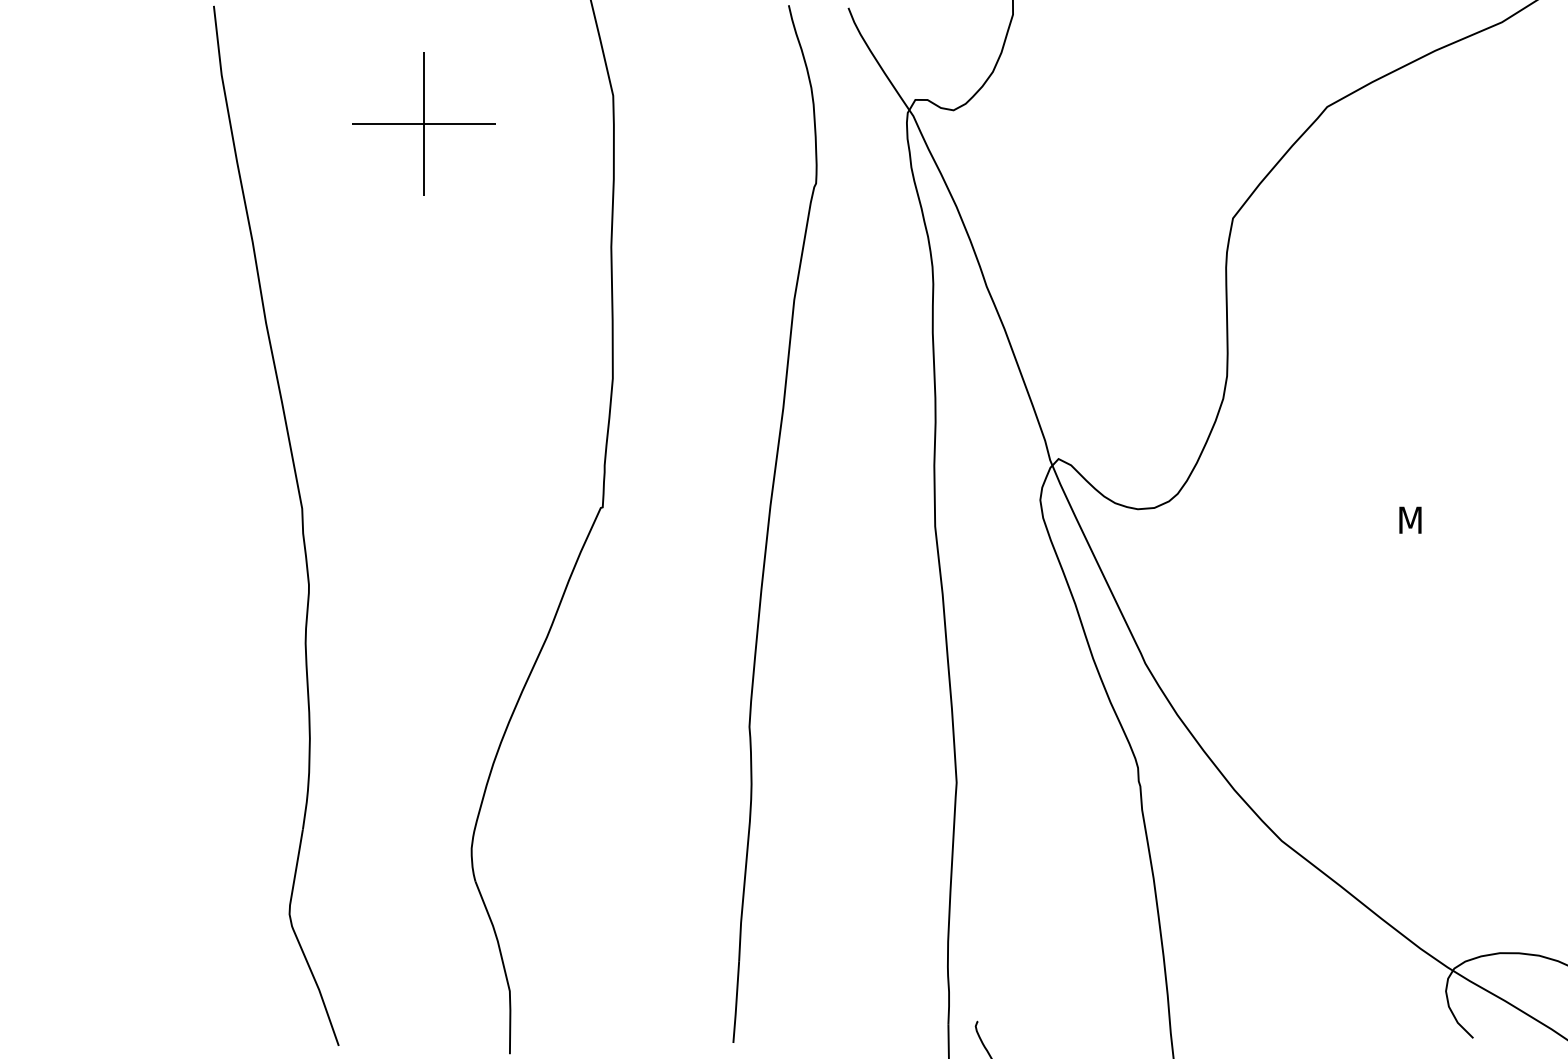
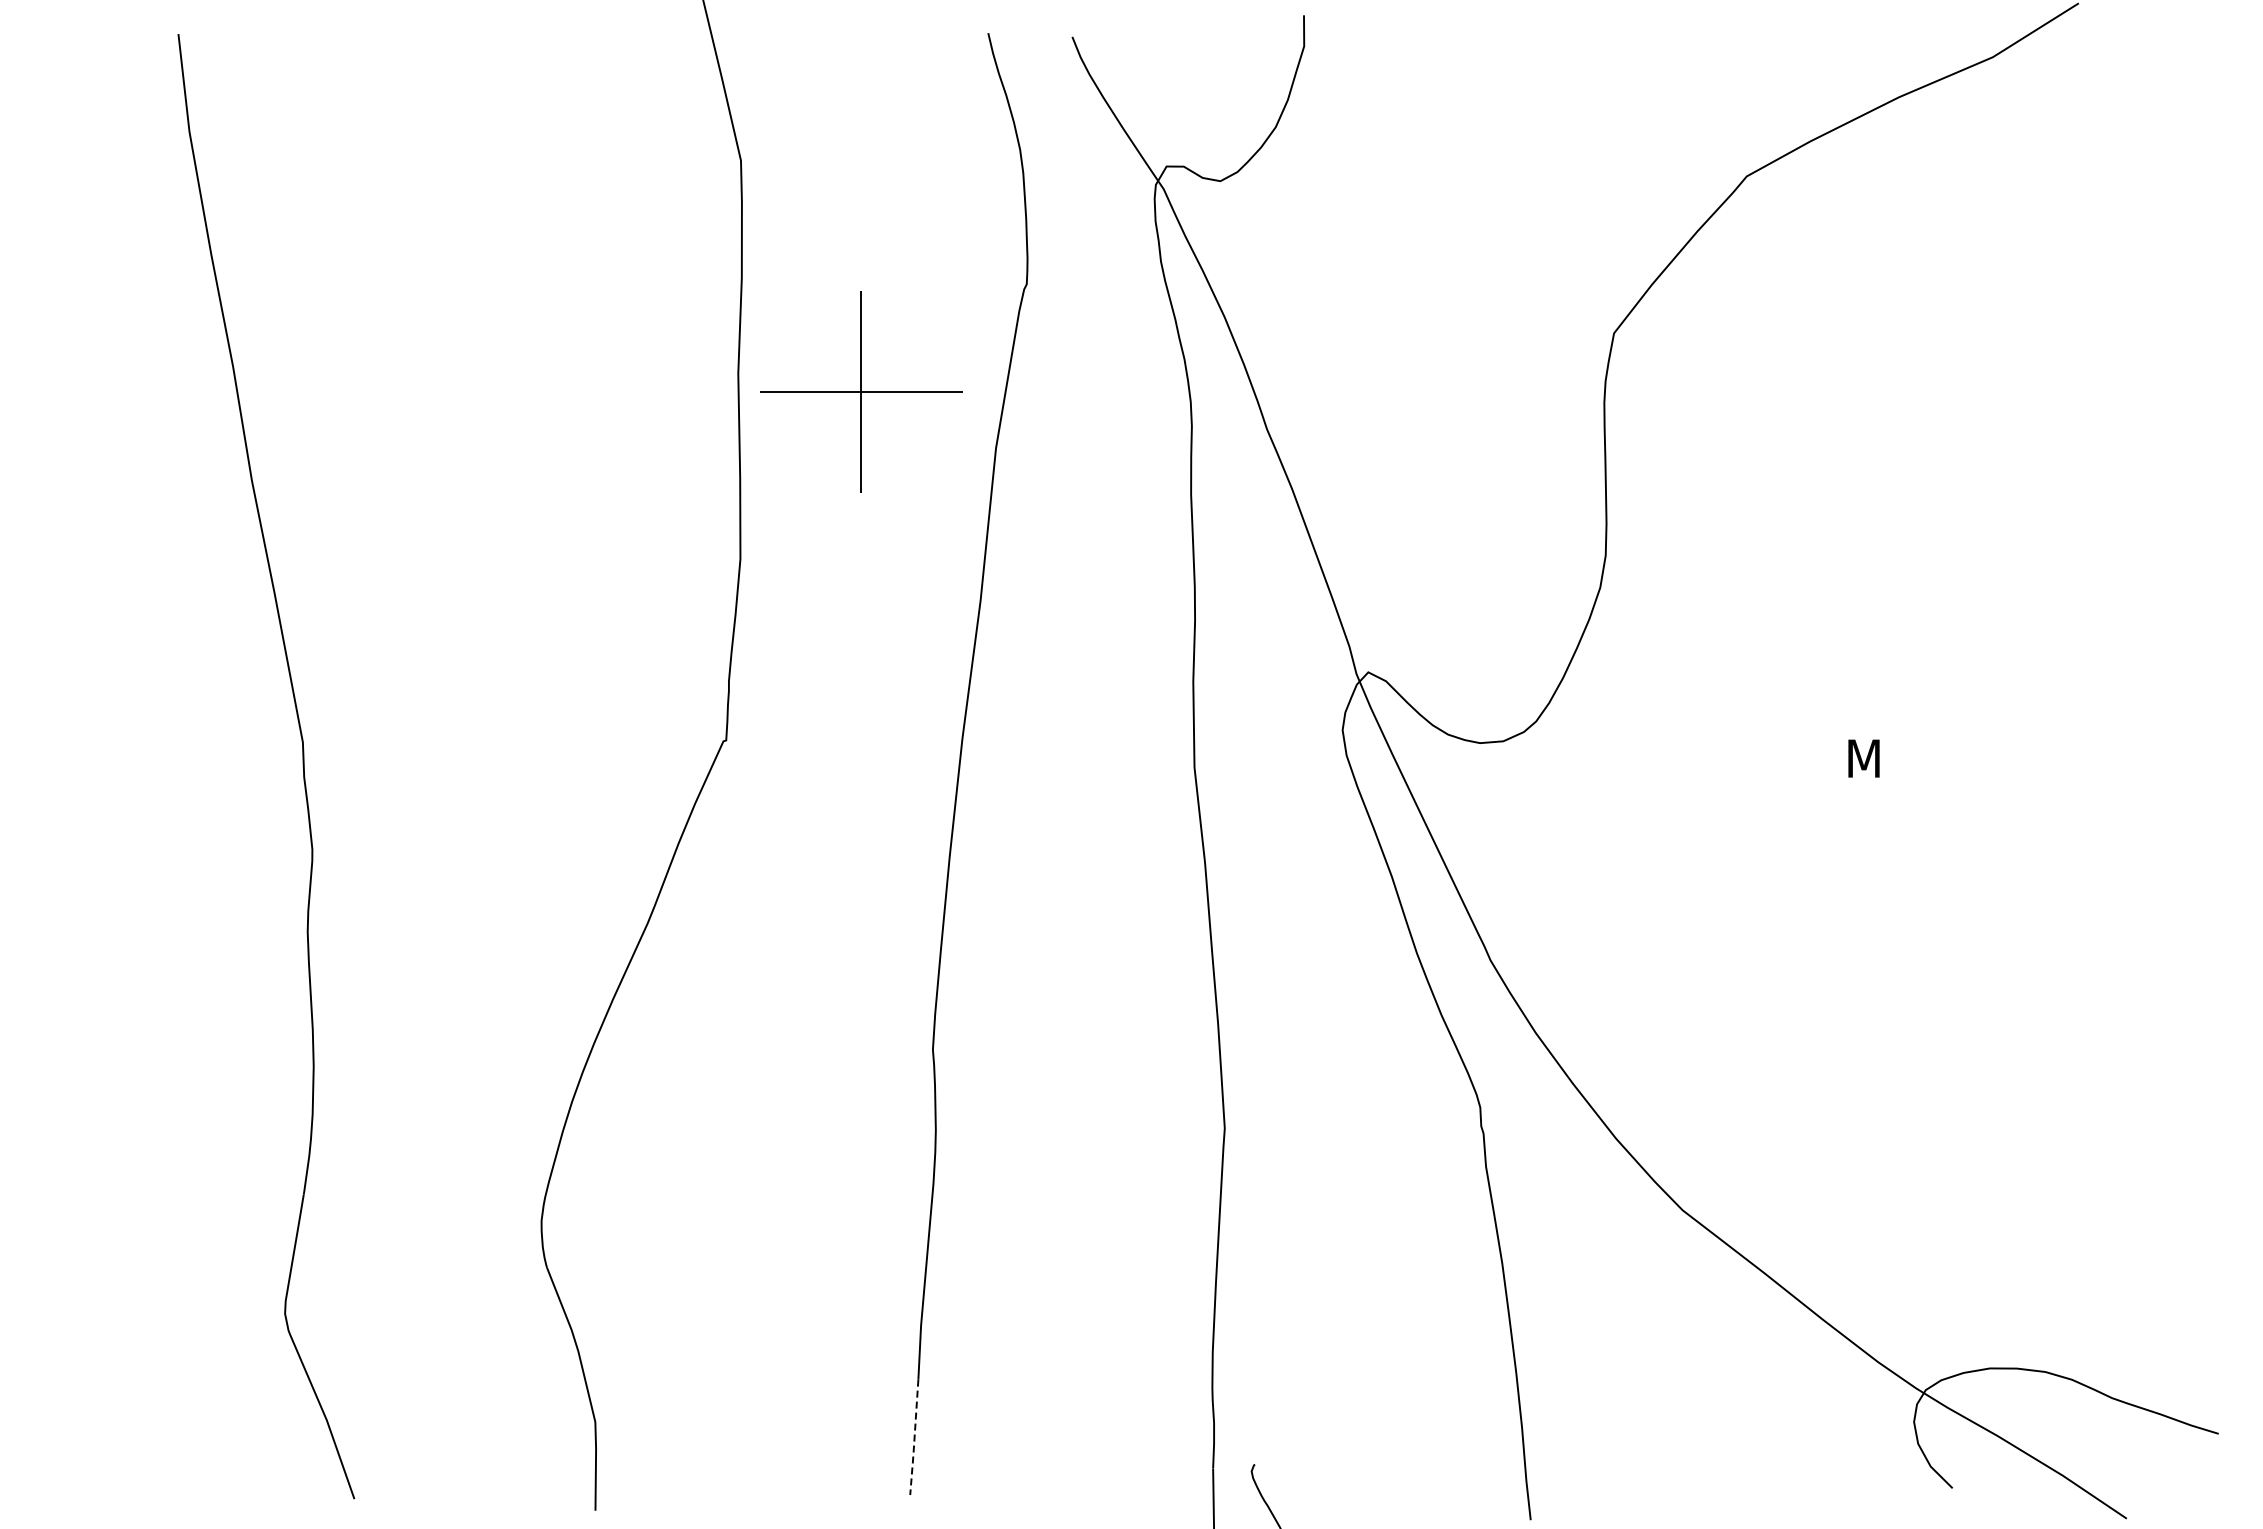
part: (424, 124) -> (861, 391), moved
line: (736, 1002) -> (914, 1438), solid -> dashed

